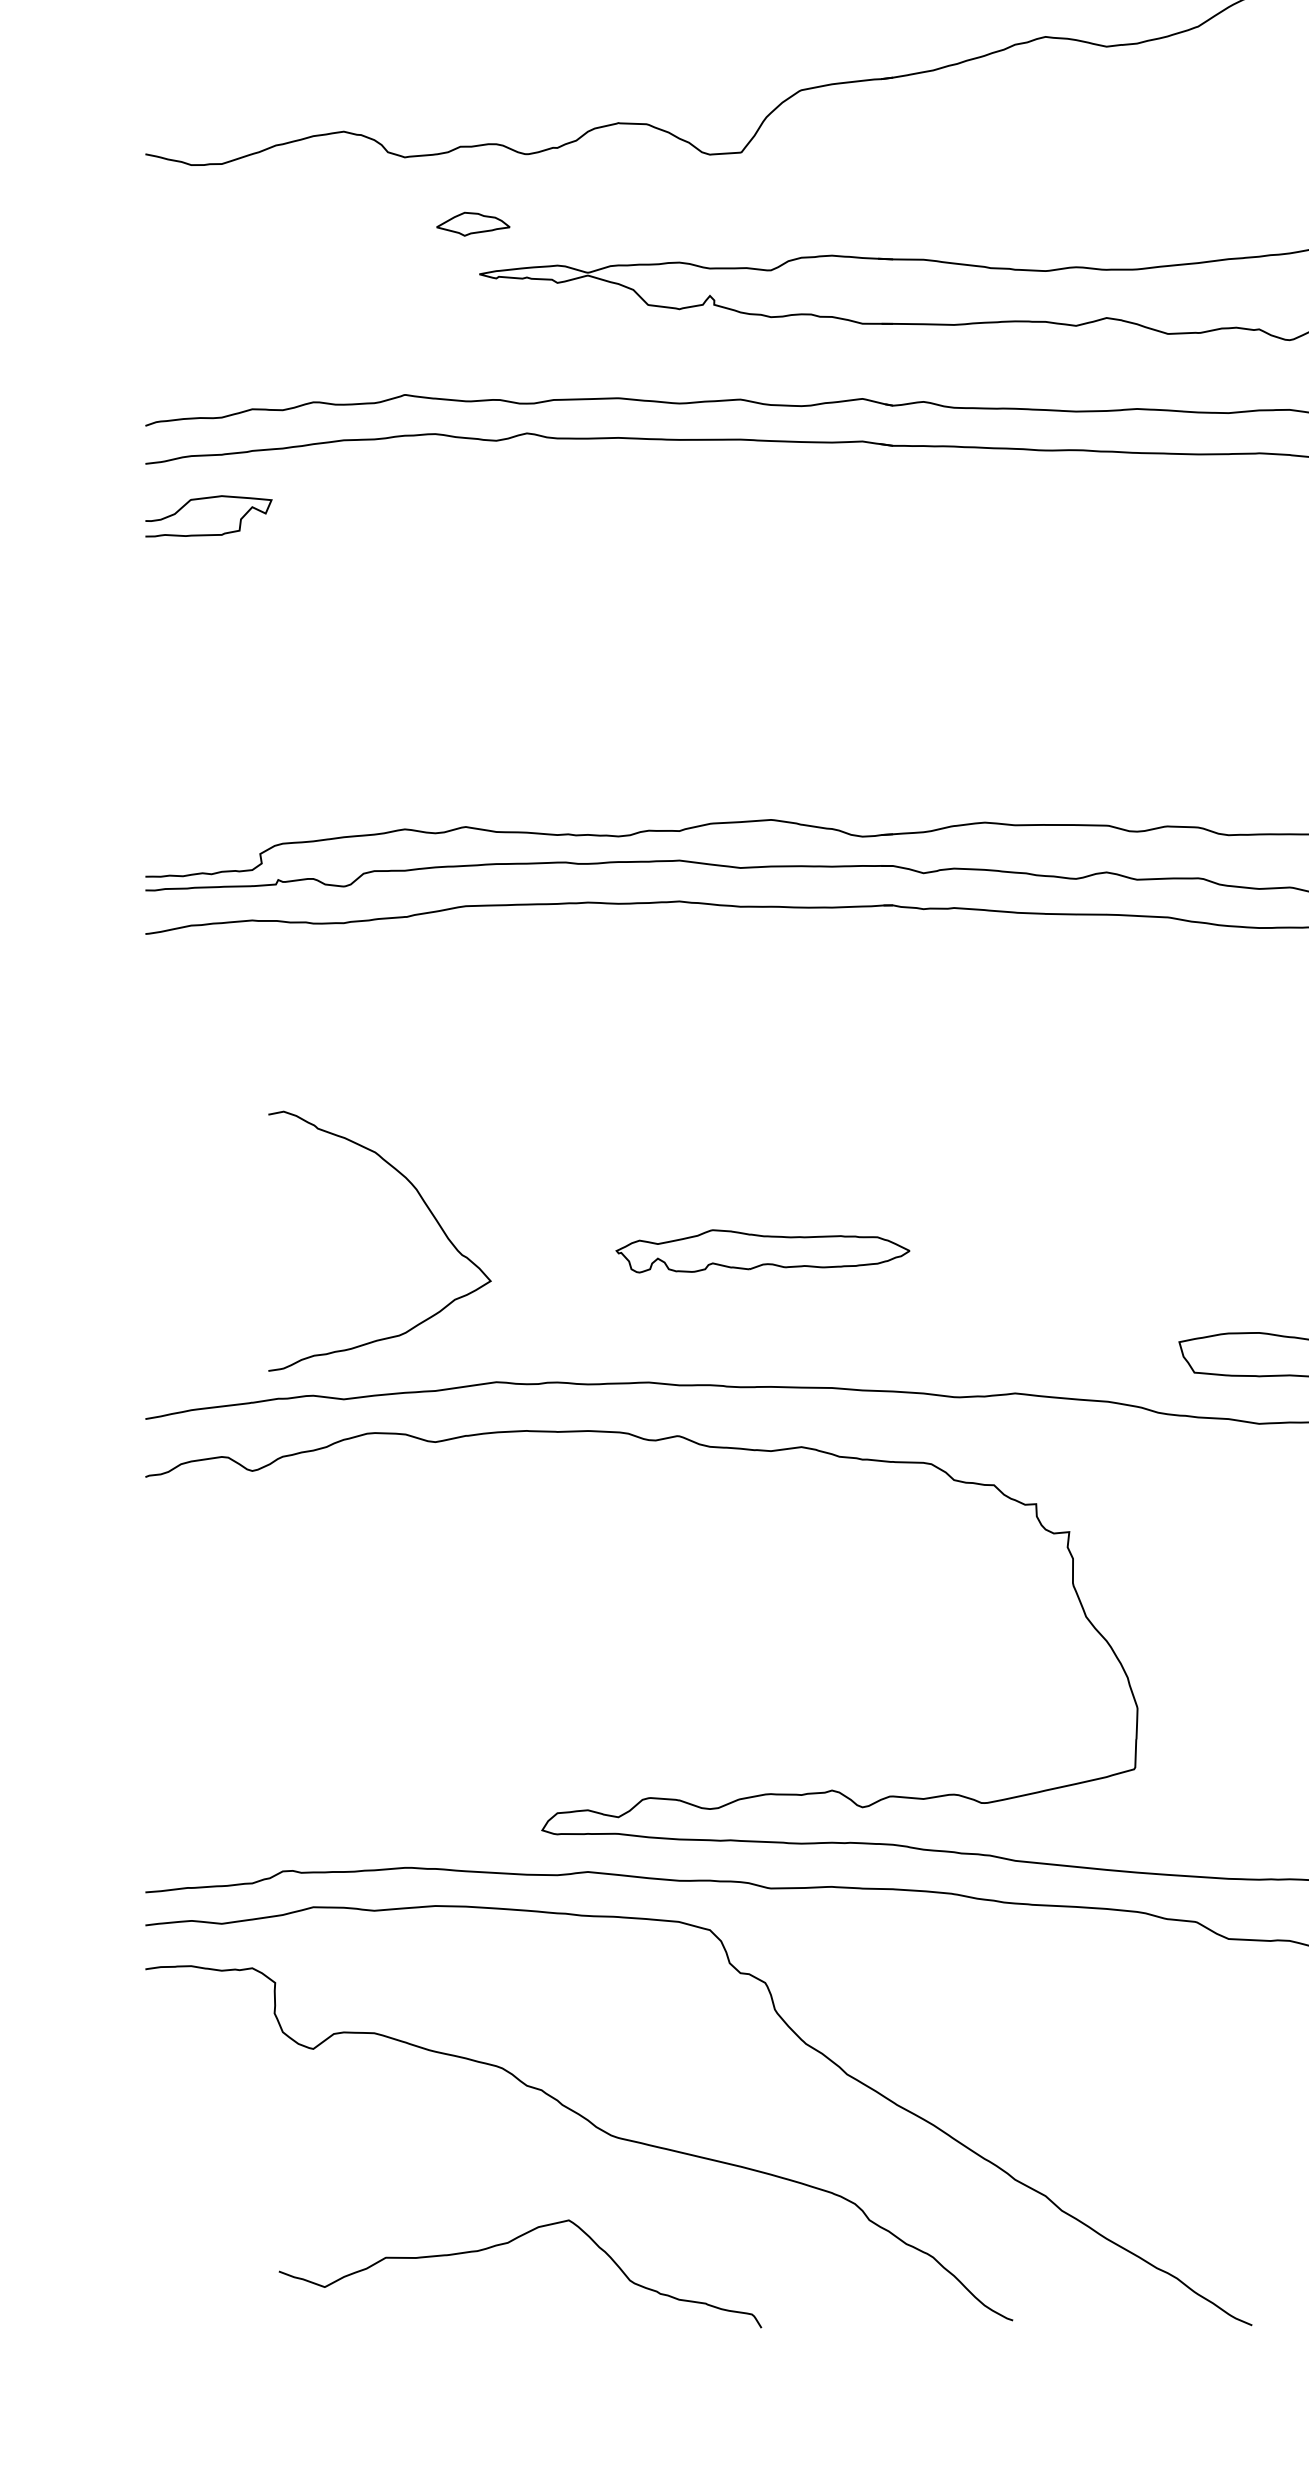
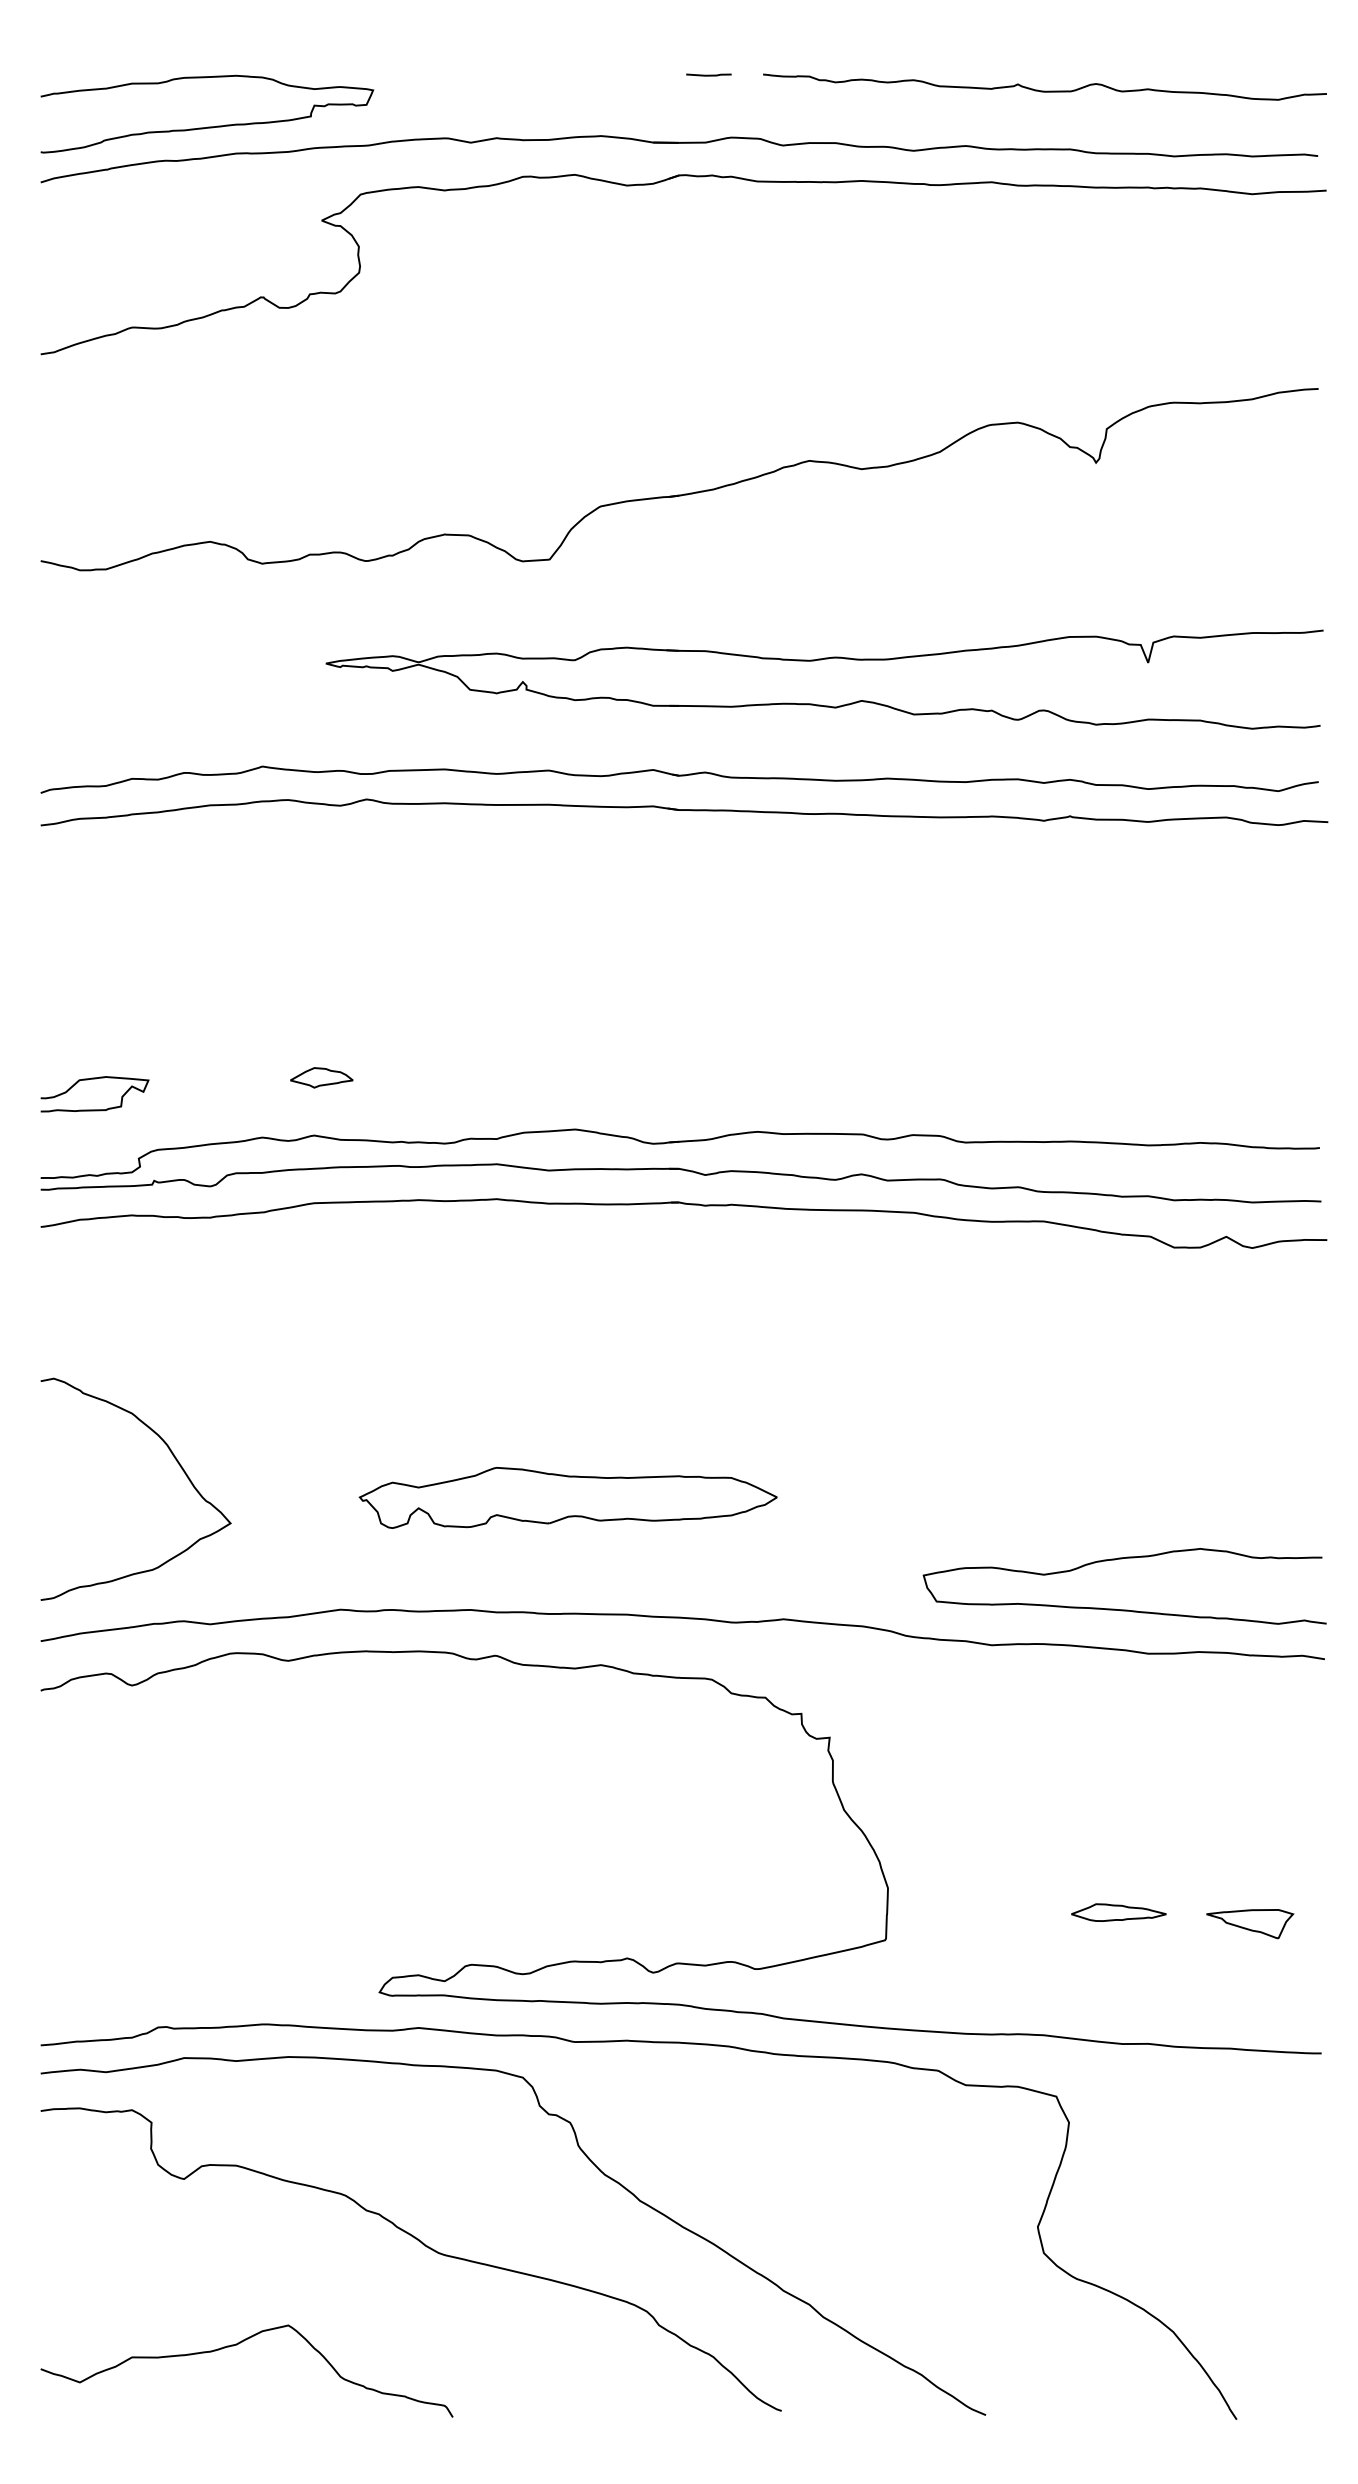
part: (473, 223) -> (321, 1077), moved
curve: (208, 499) -> (94, 1079), moved
curve: (427, 1208) -> (176, 1461), moved
part: (762, 1250) -> (567, 1497), size x1.67
curve: (509, 2243) -> (237, 2345), moved

